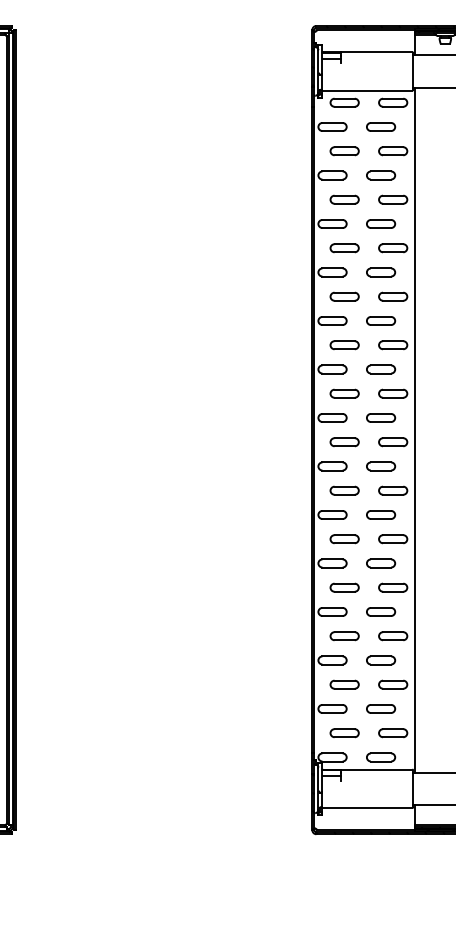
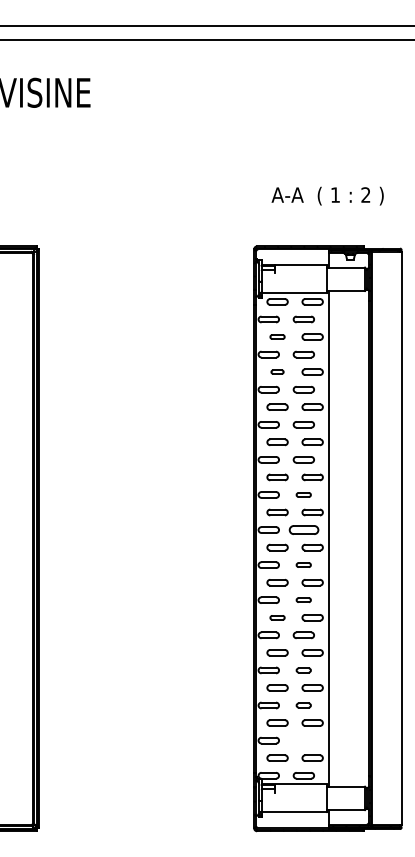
part: (344, 150) -> (277, 336), size x0.7
part: (344, 198) -> (277, 371), size x0.6
part: (380, 368) -> (303, 494), size x0.7
part: (380, 417) -> (303, 529), size x1.4
part: (380, 465) -> (303, 564), size x0.7
part: (380, 513) -> (303, 599), size x0.7
part: (344, 538) -> (277, 617), size x0.7
part: (380, 612) -> (303, 670), size x0.7
part: (380, 660) -> (303, 705), size x0.7
part: (380, 708) -> (303, 740), removed

